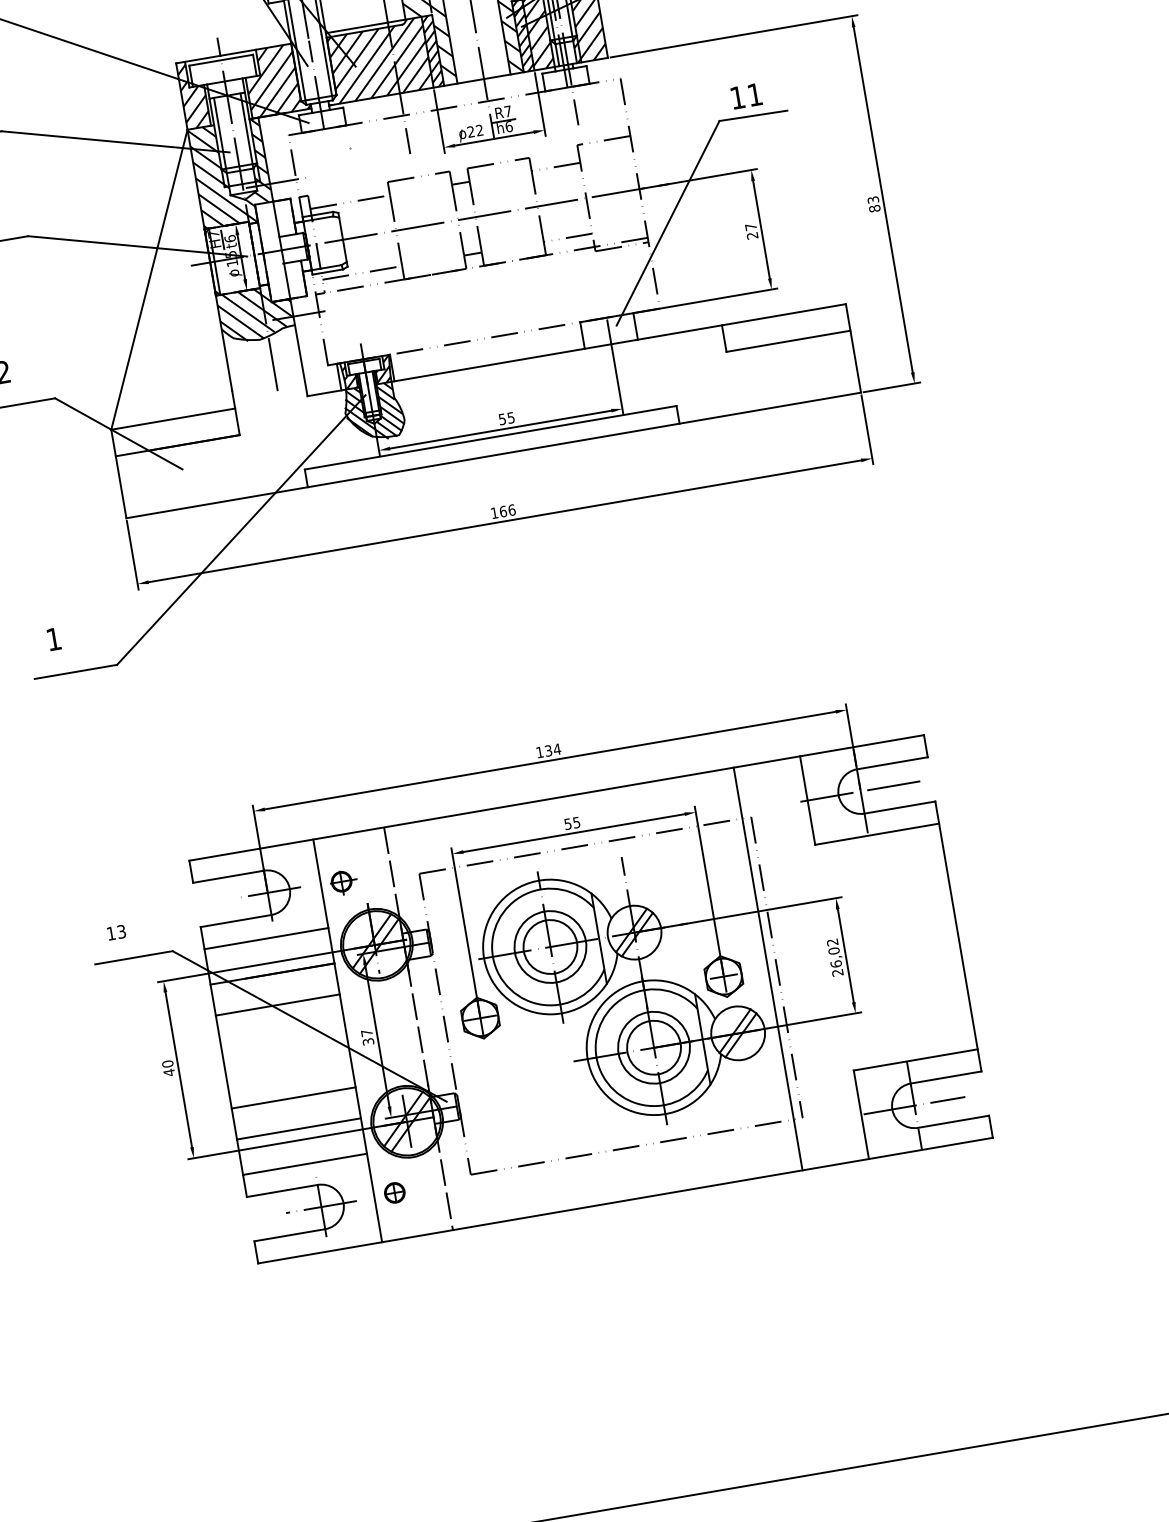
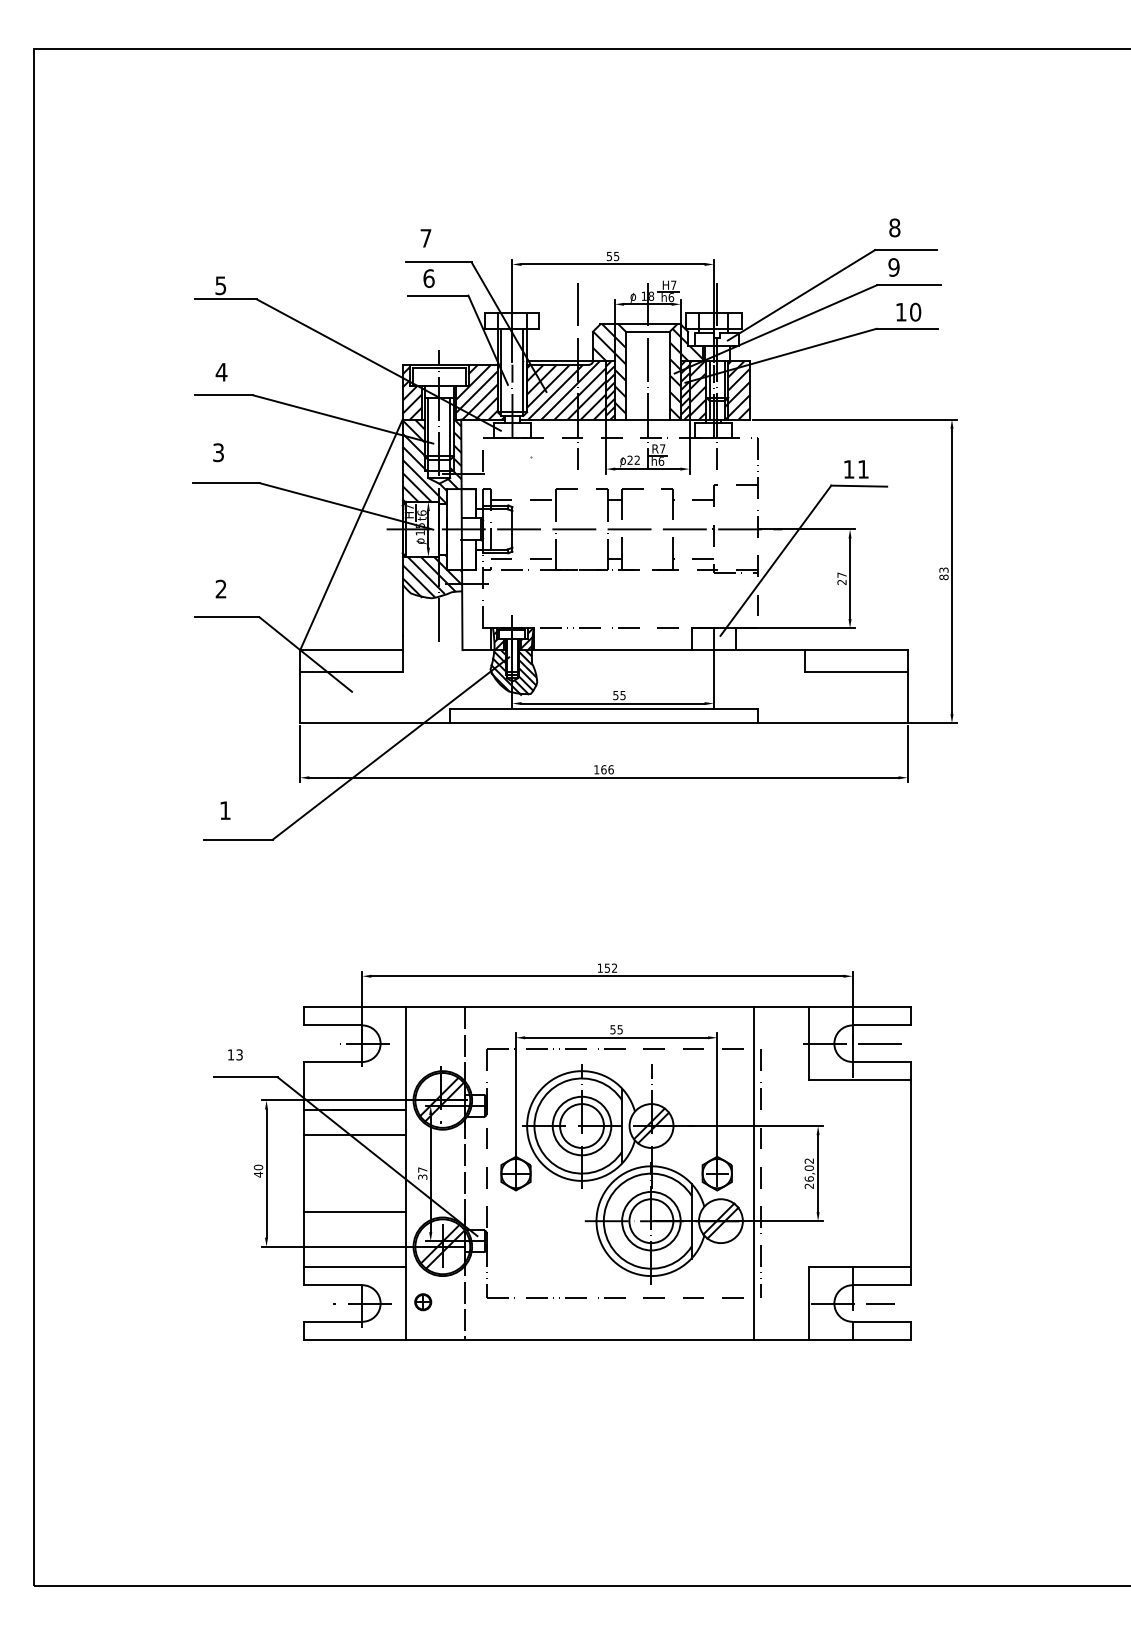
text: (553, 749) -> (611, 967), 134 -> 152
part: (343, 882) -> (424, 1045), removed
line: (265, 938) -> (354, 1080), removed
line: (298, 1128) -> (354, 1237), removed

